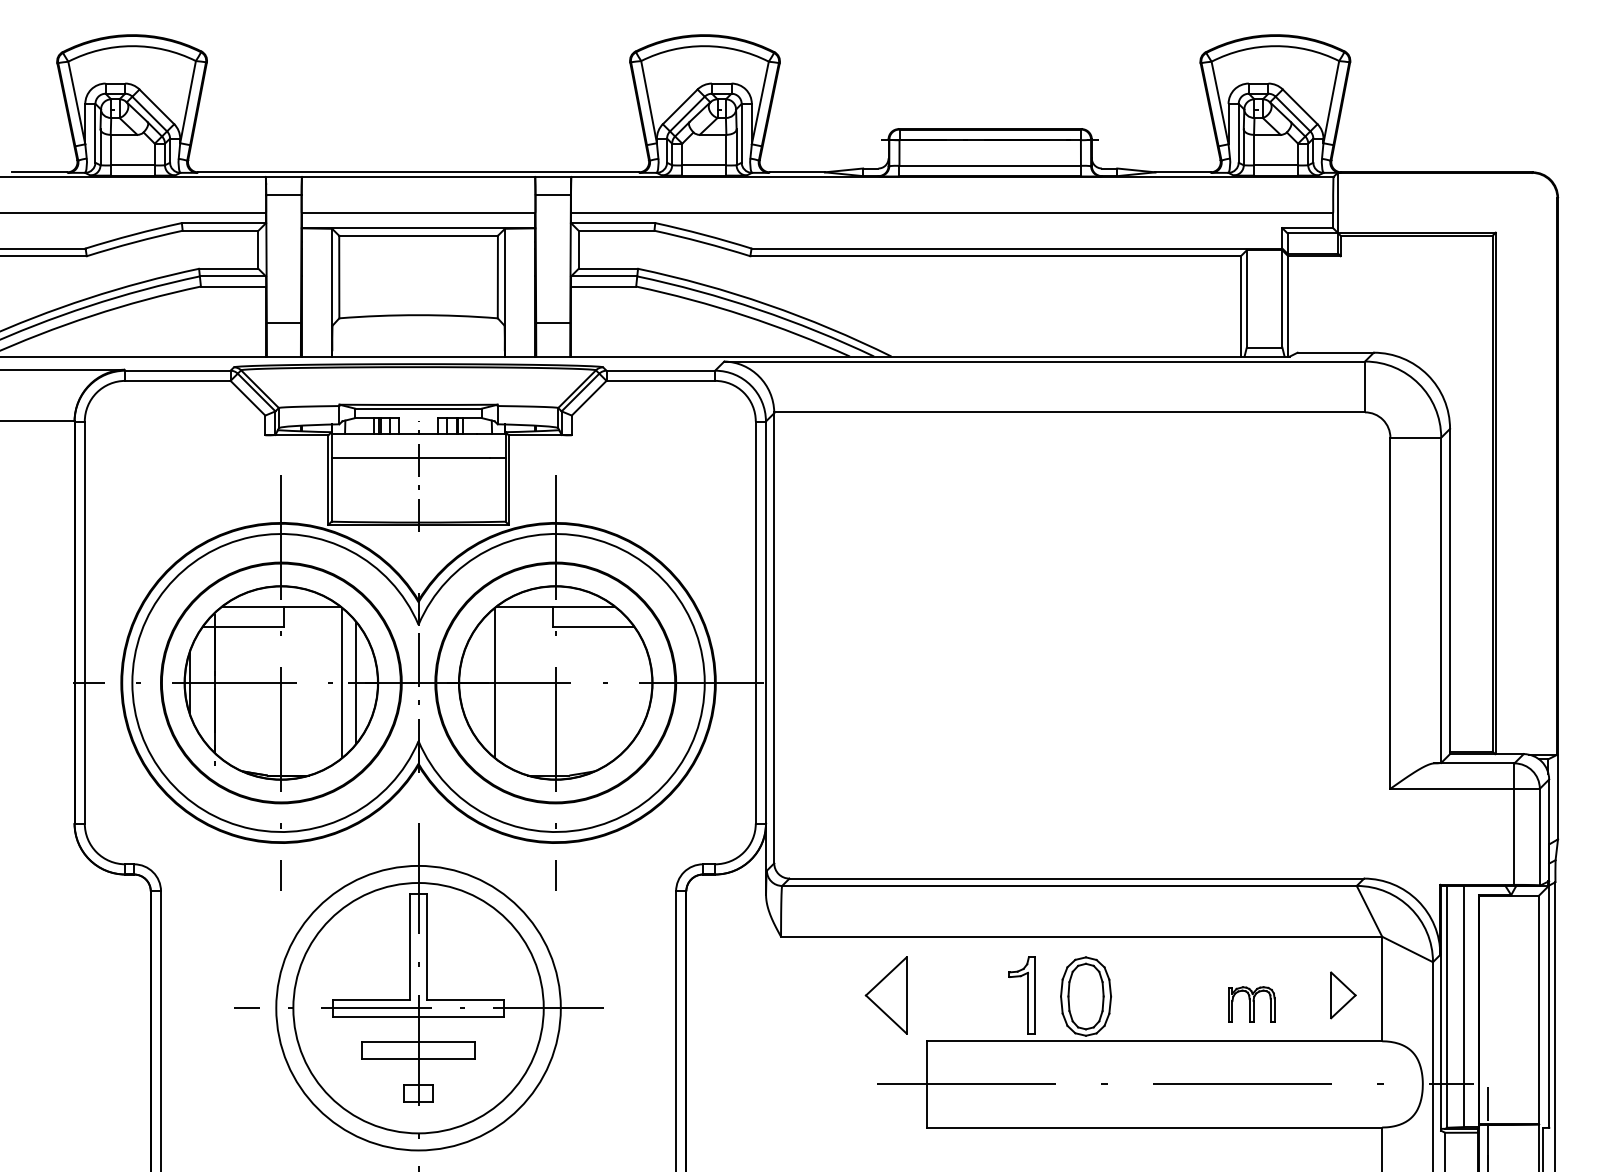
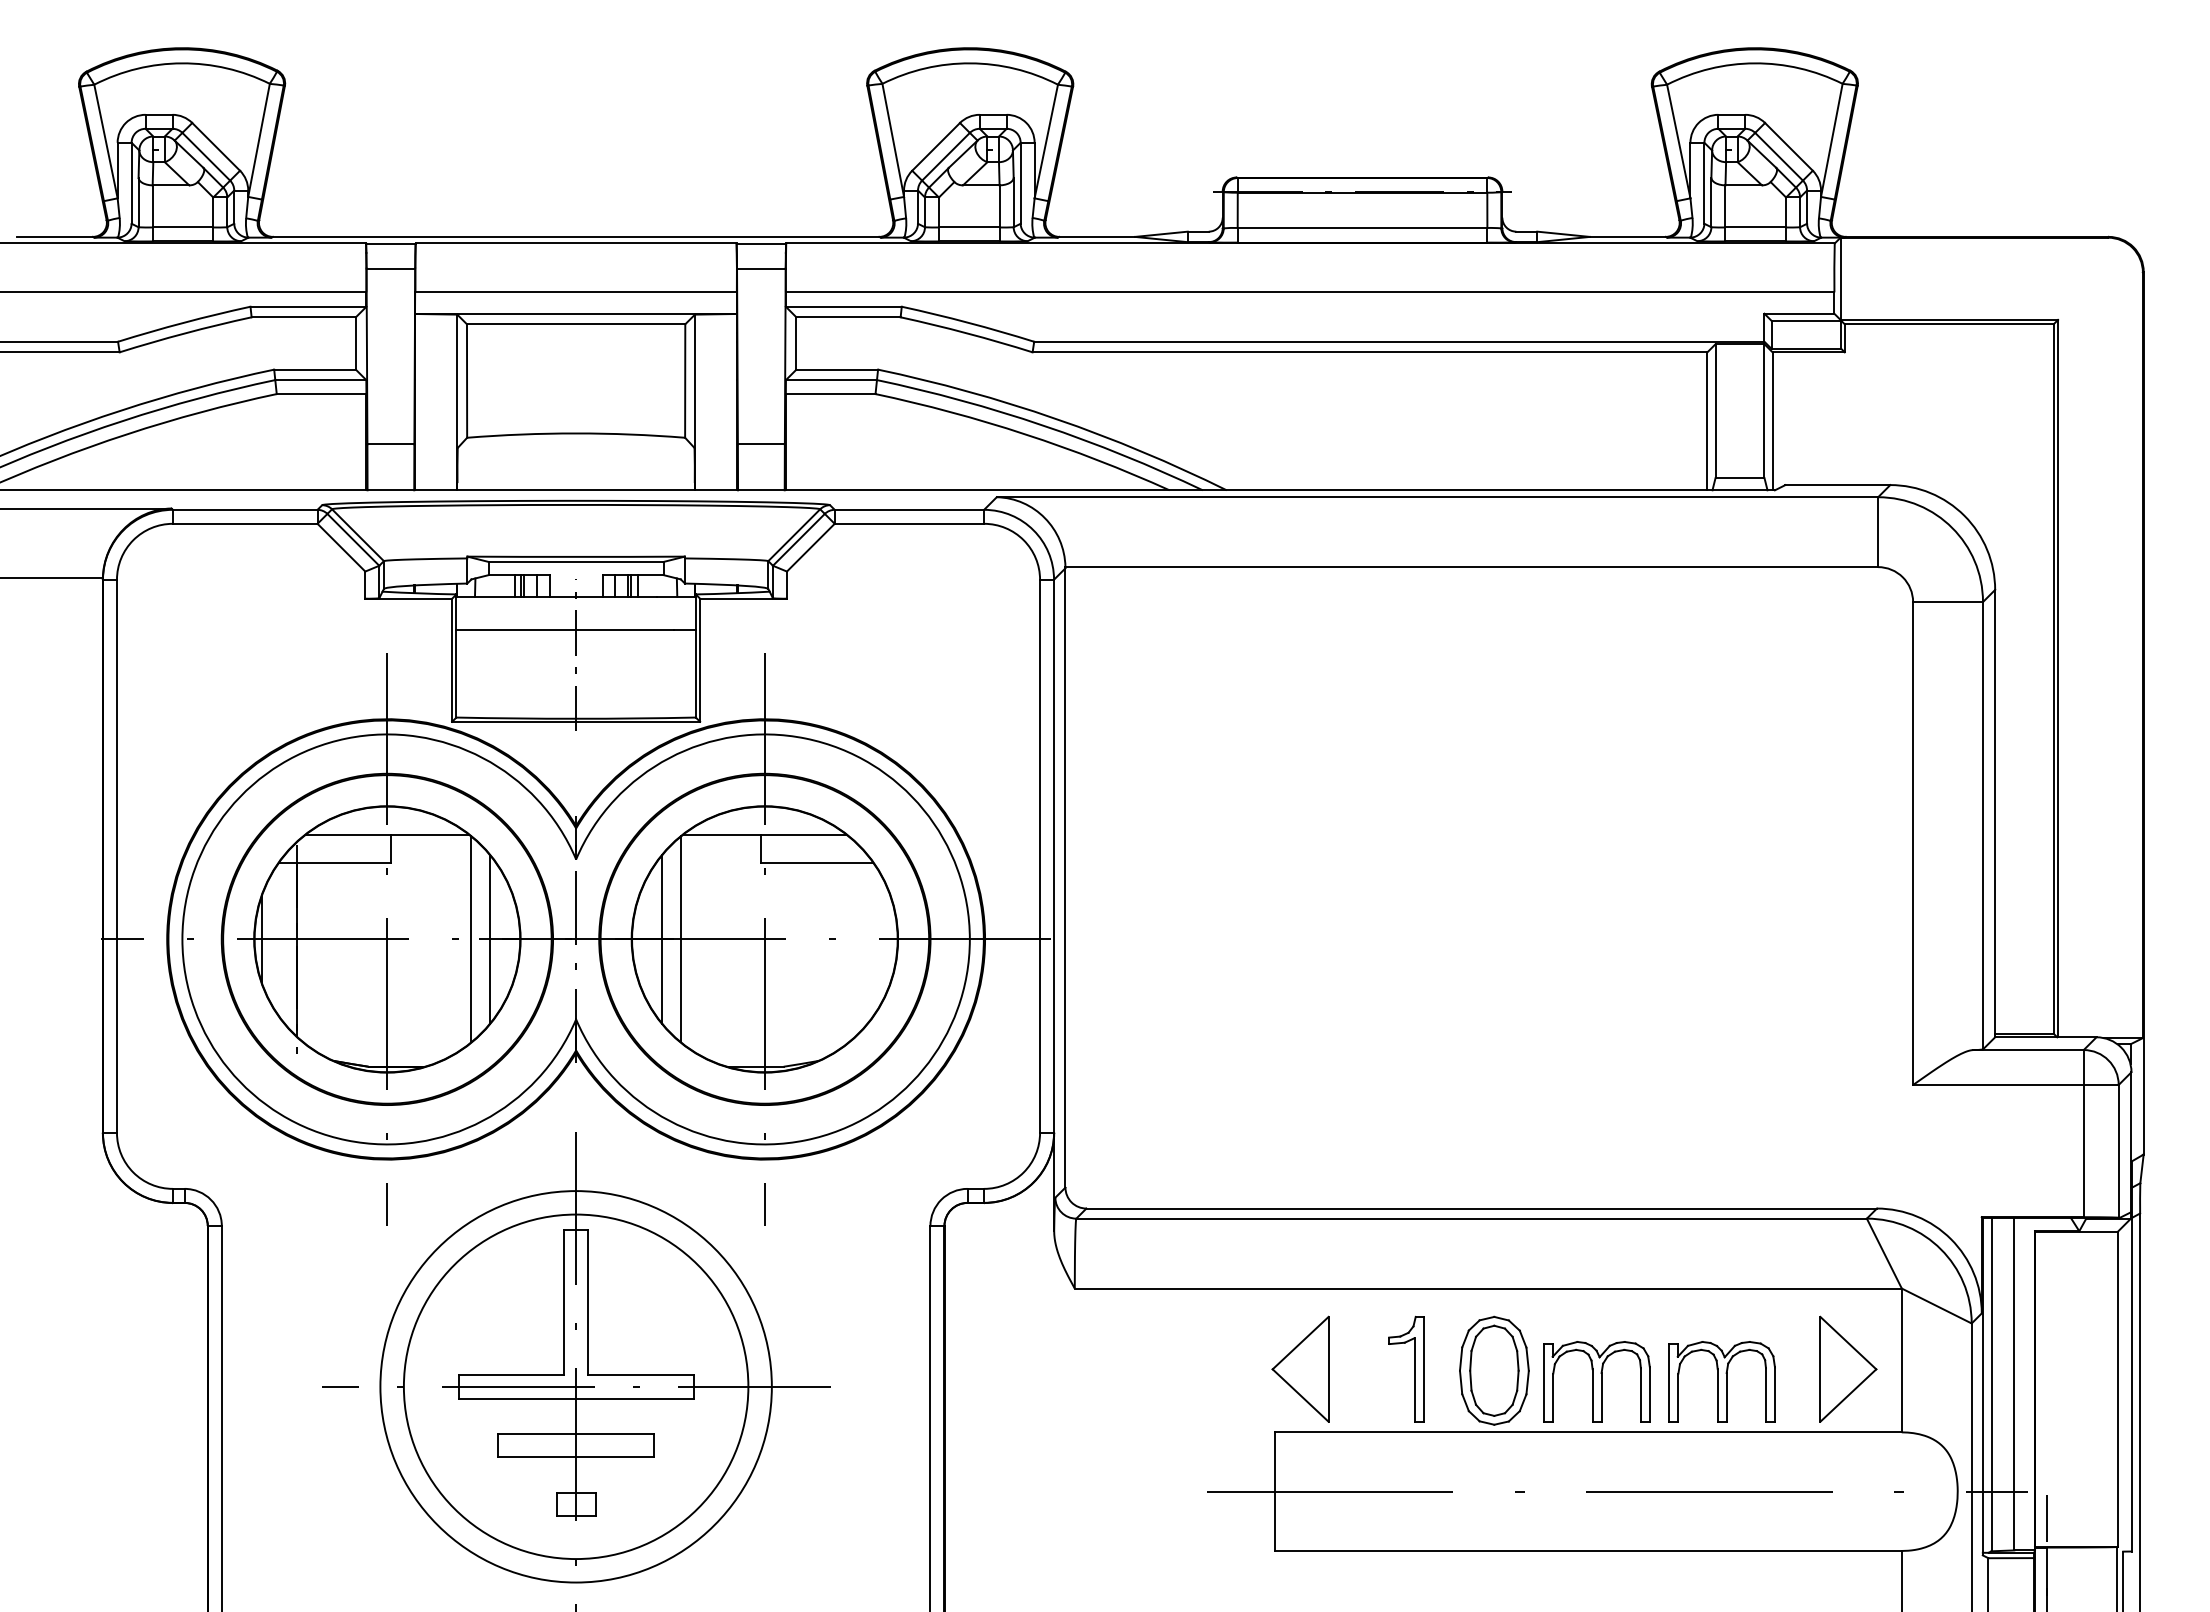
line: (481, 683) -> (662, 939), added
part: (886, 994) -> (1300, 1368), moved
part: (1343, 994) -> (1848, 1368), size x1.67
part: (1160, 1004) -> (1596, 1381), added
part: (1251, 1004) -> (1721, 1381), size x1.67

